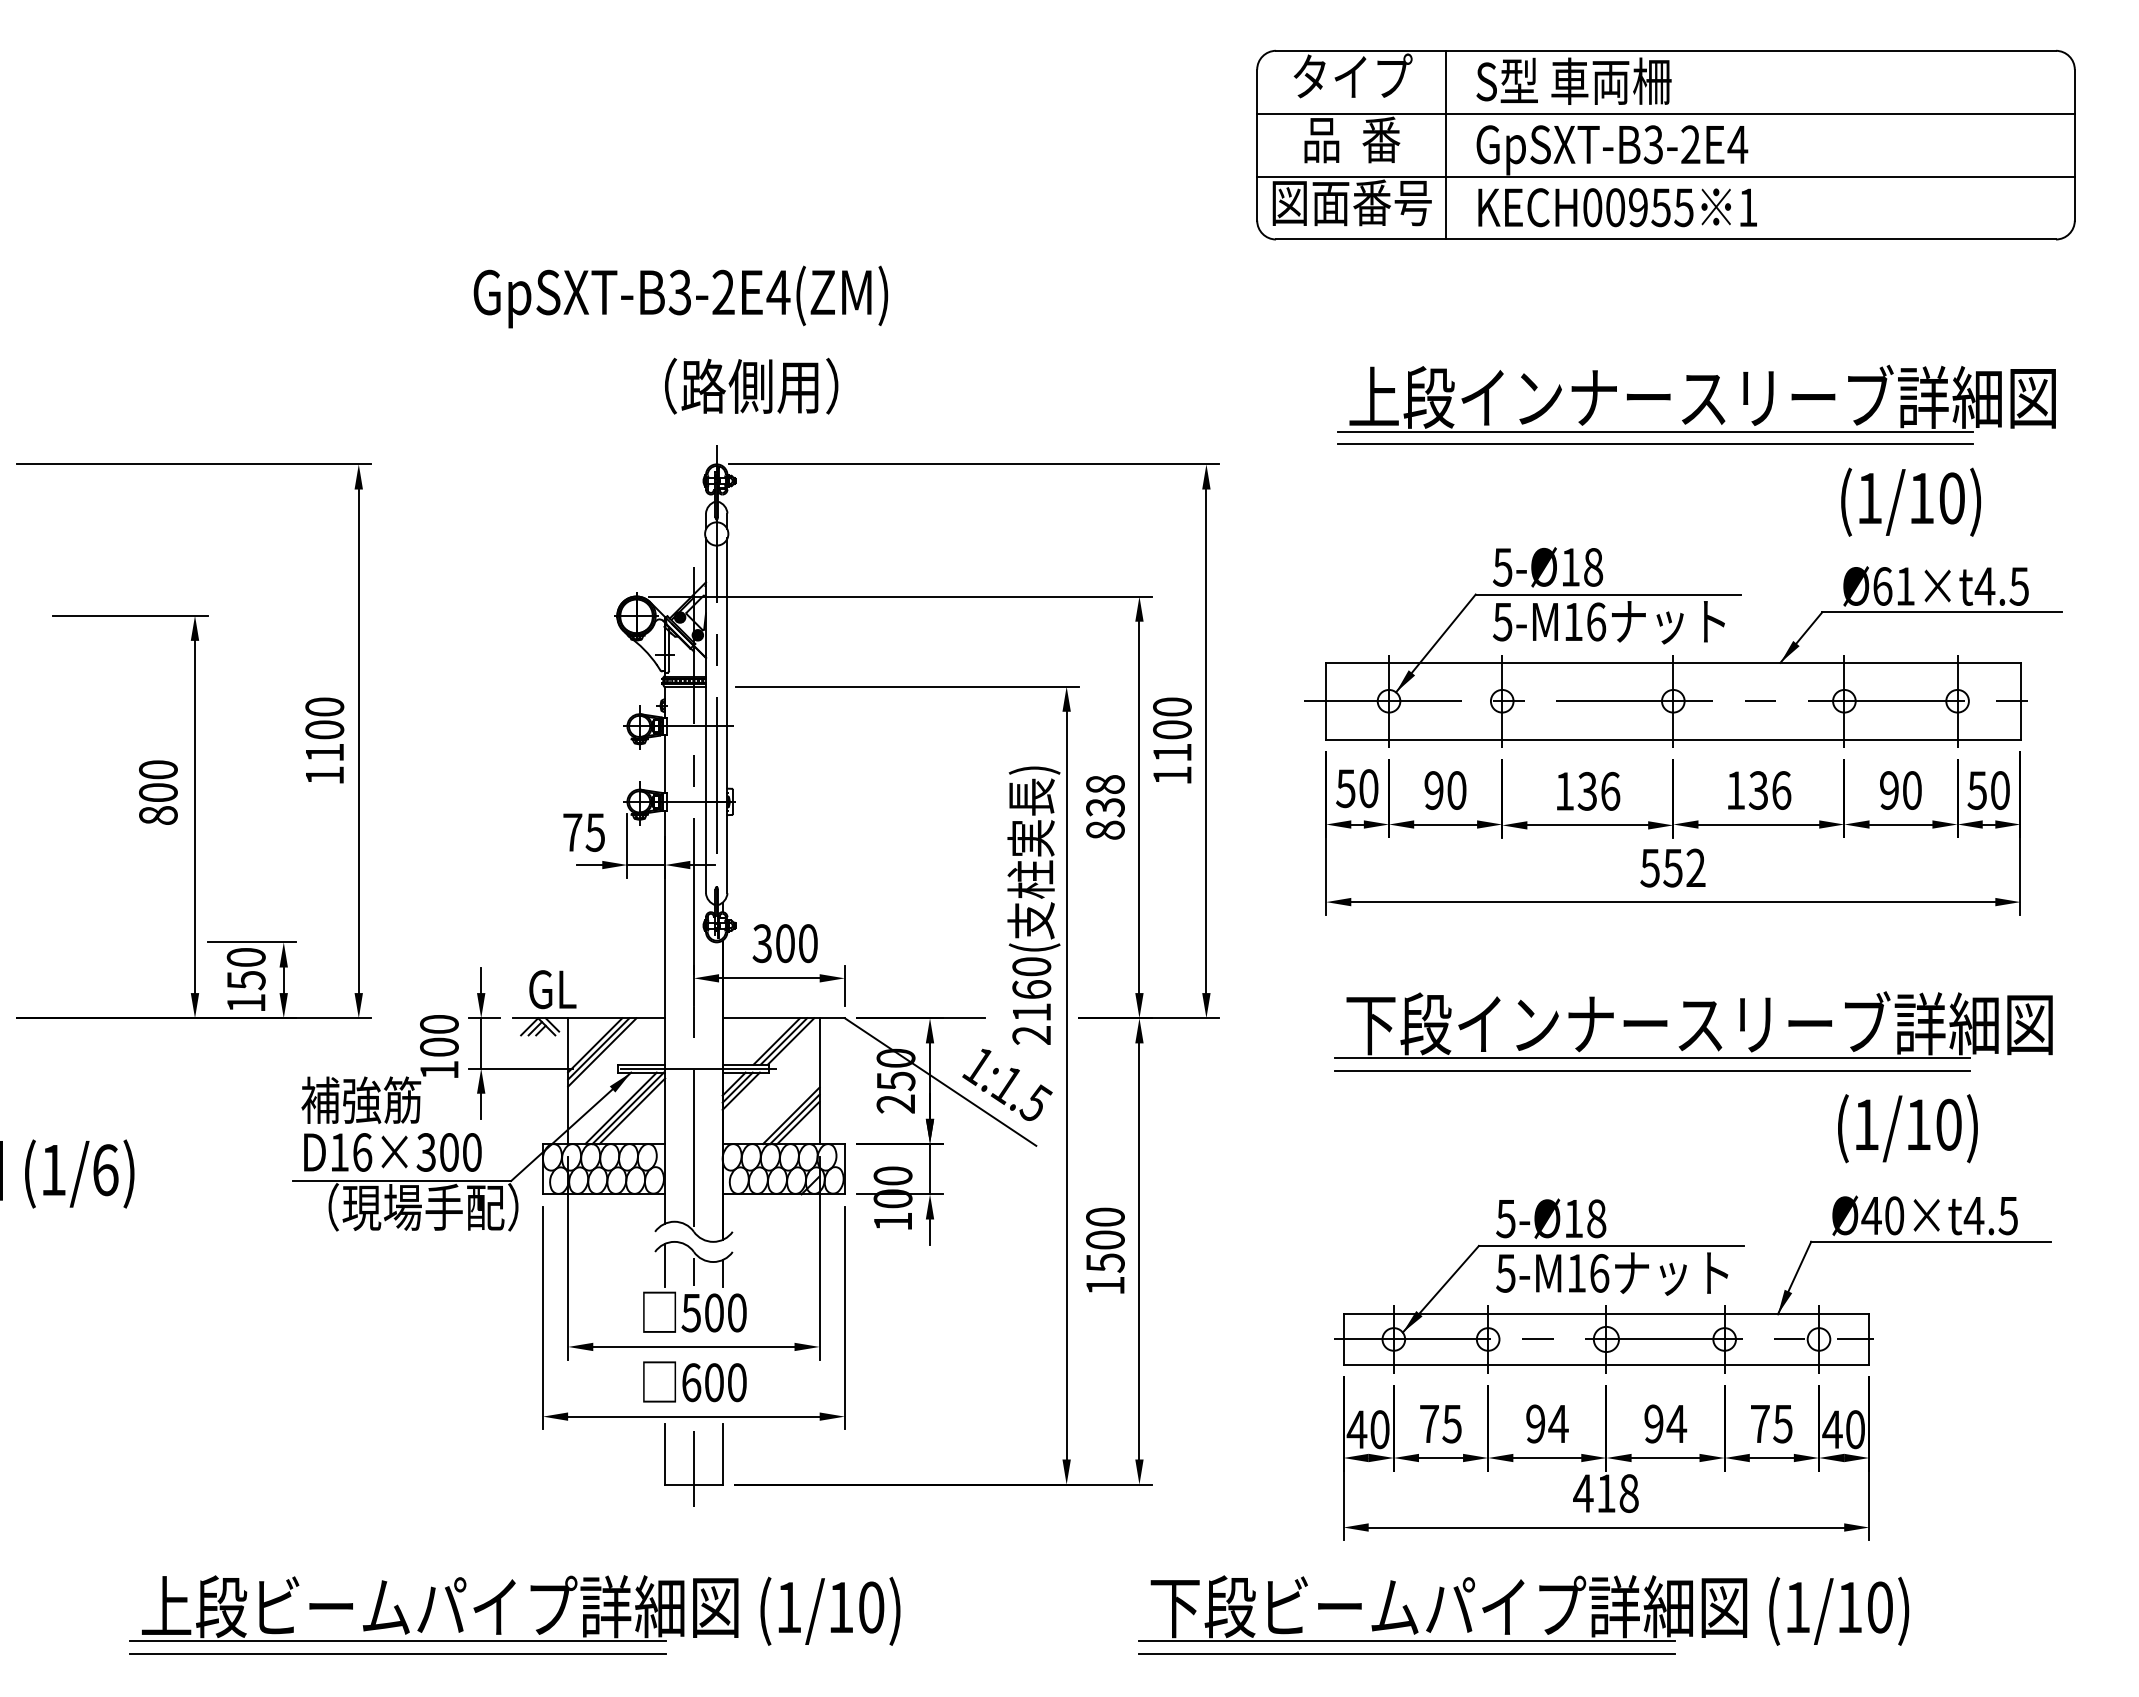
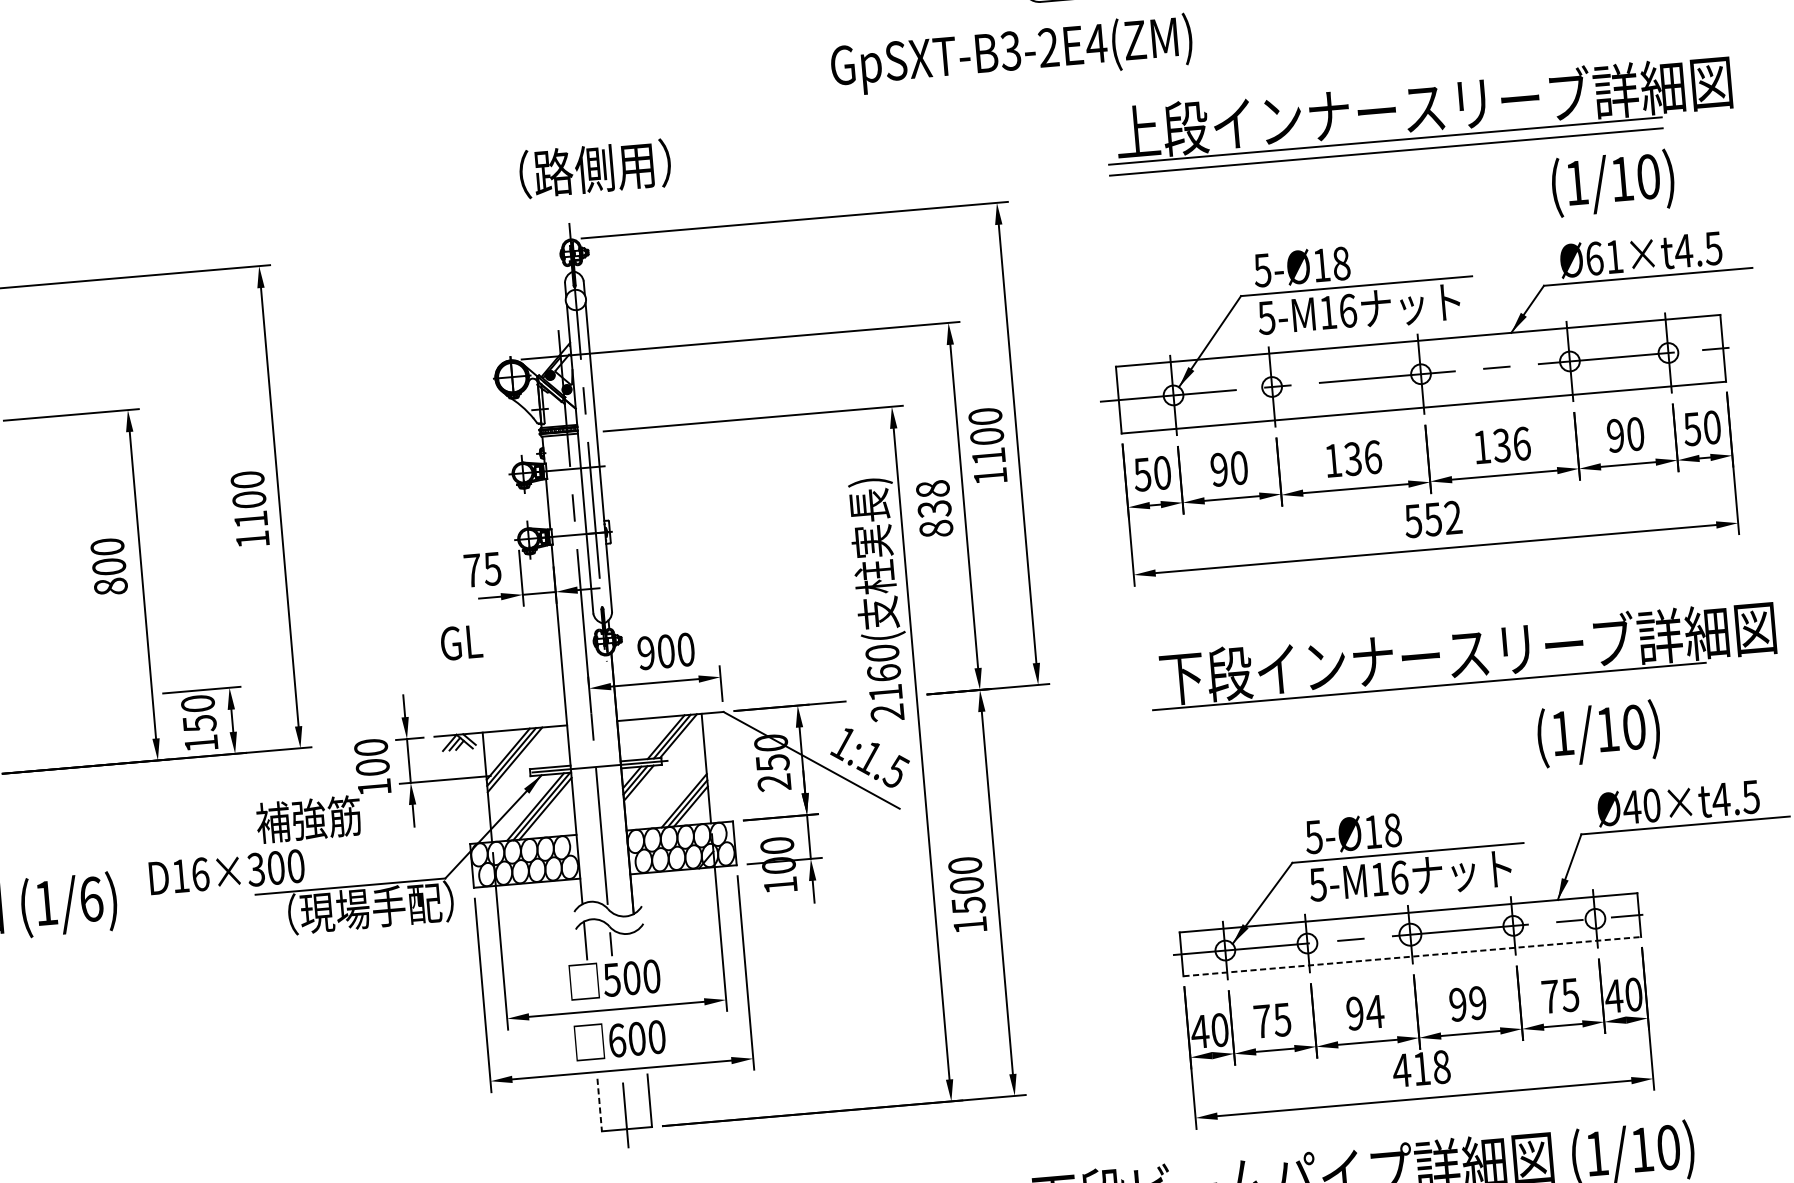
text: (680, 296) -> (1011, 54), moved
text: (761, 943) -> (645, 653), 300 -> 900
text: (552, 989) -> (461, 642), moved
line: (1651, 1070) -> (1429, 697), removed
text: (1907, 1128) -> (1598, 733), moved
text: (392, 1152) -> (226, 872), moved
line: (722, 1273) -> (636, 943), removed
line: (1606, 1364) -> (1412, 956), solid -> dashed
text: (1676, 1423) -> (1477, 1002), 94 -> 99
line: (665, 1454) -> (599, 1105), solid -> dashed

